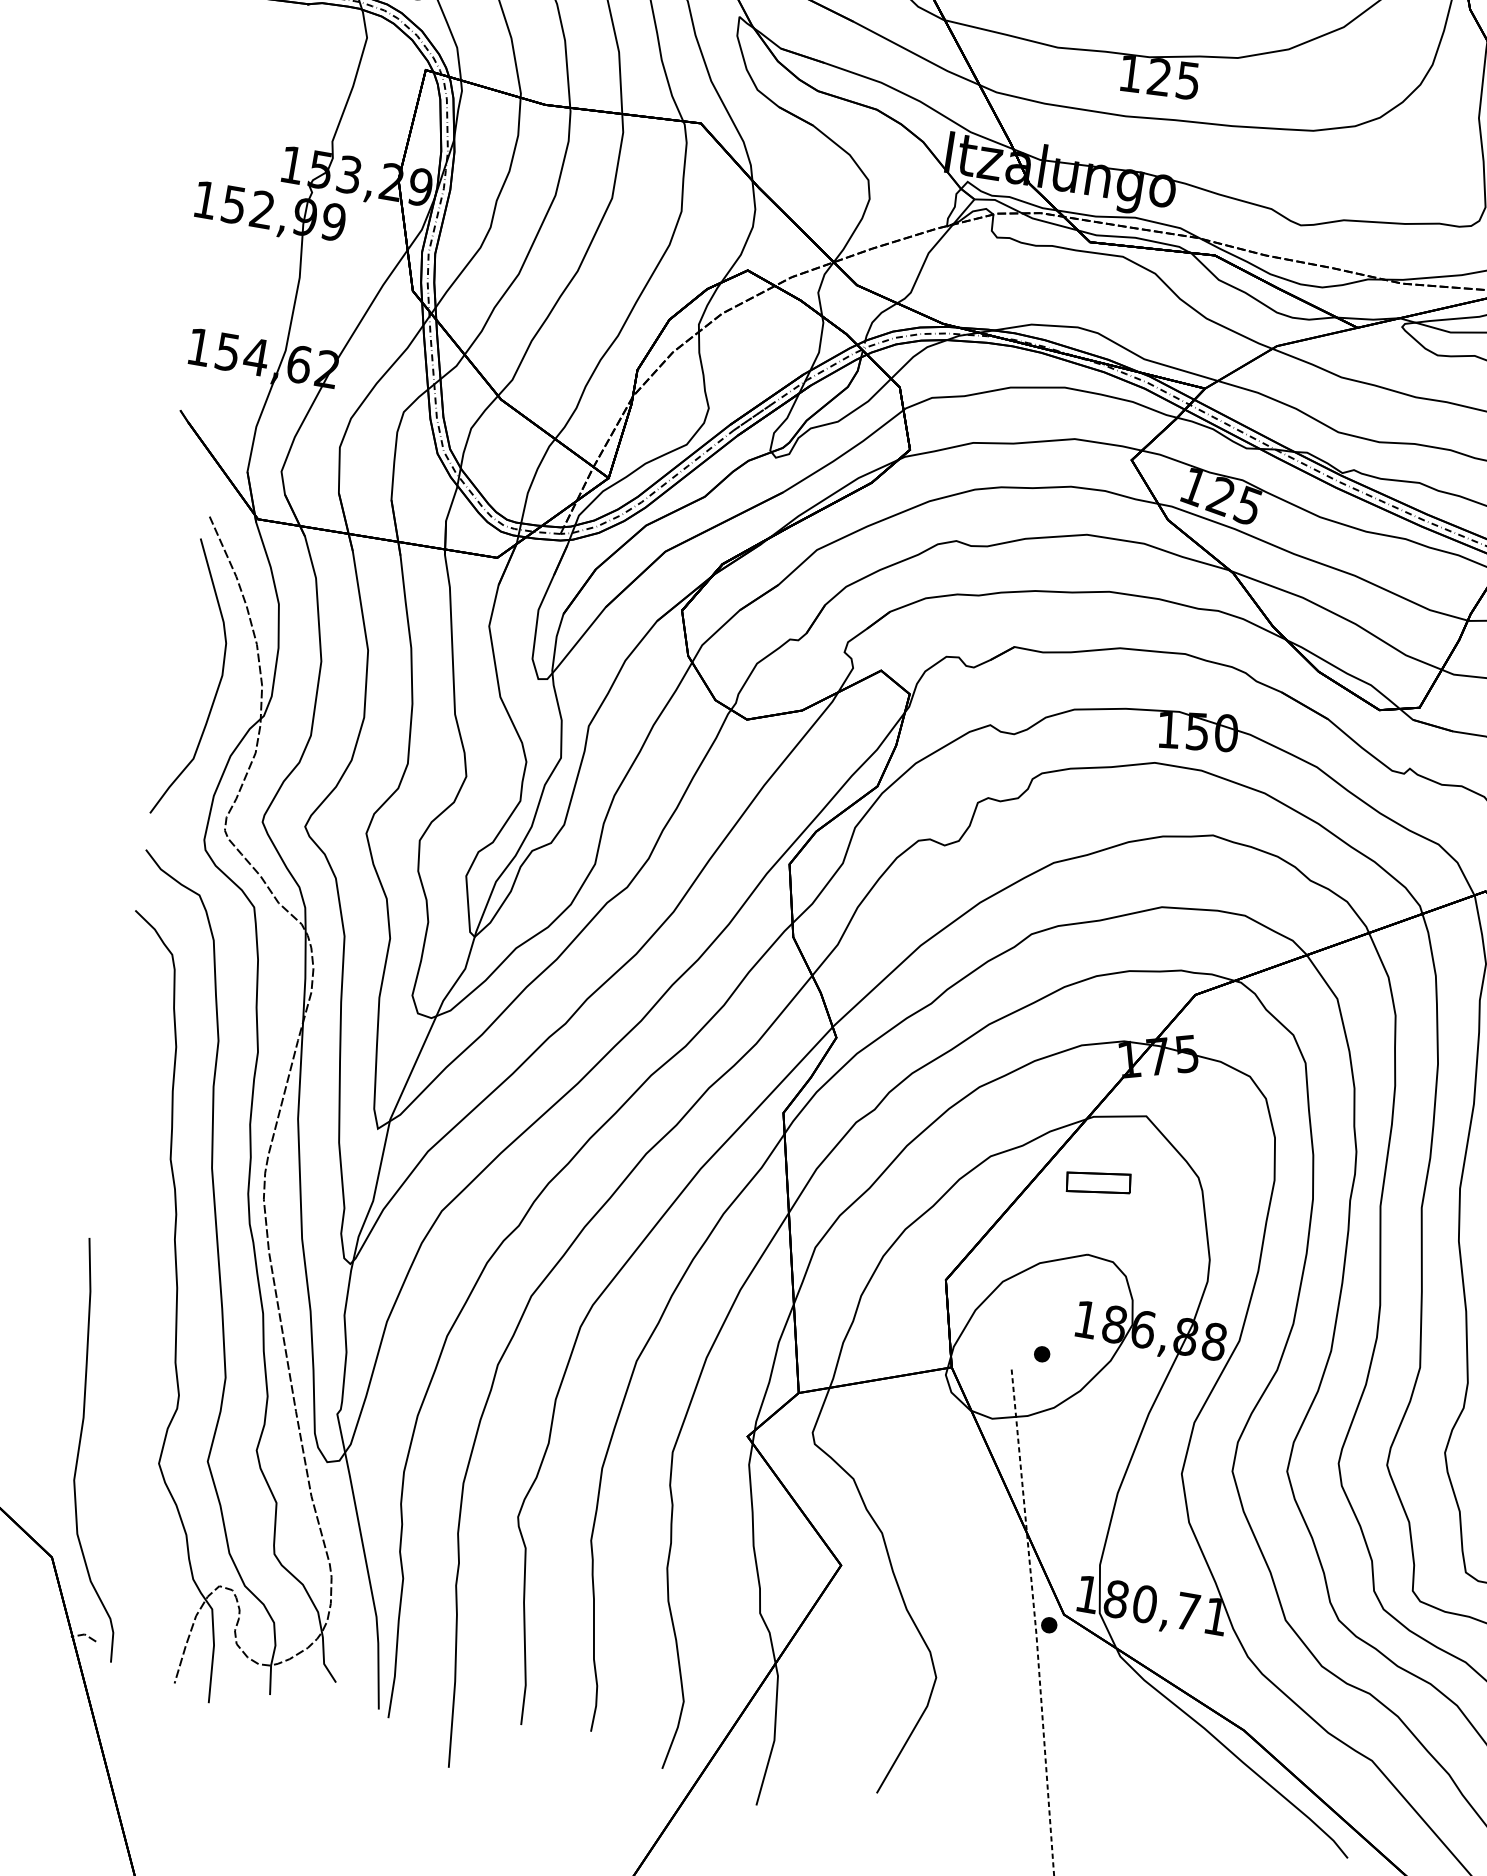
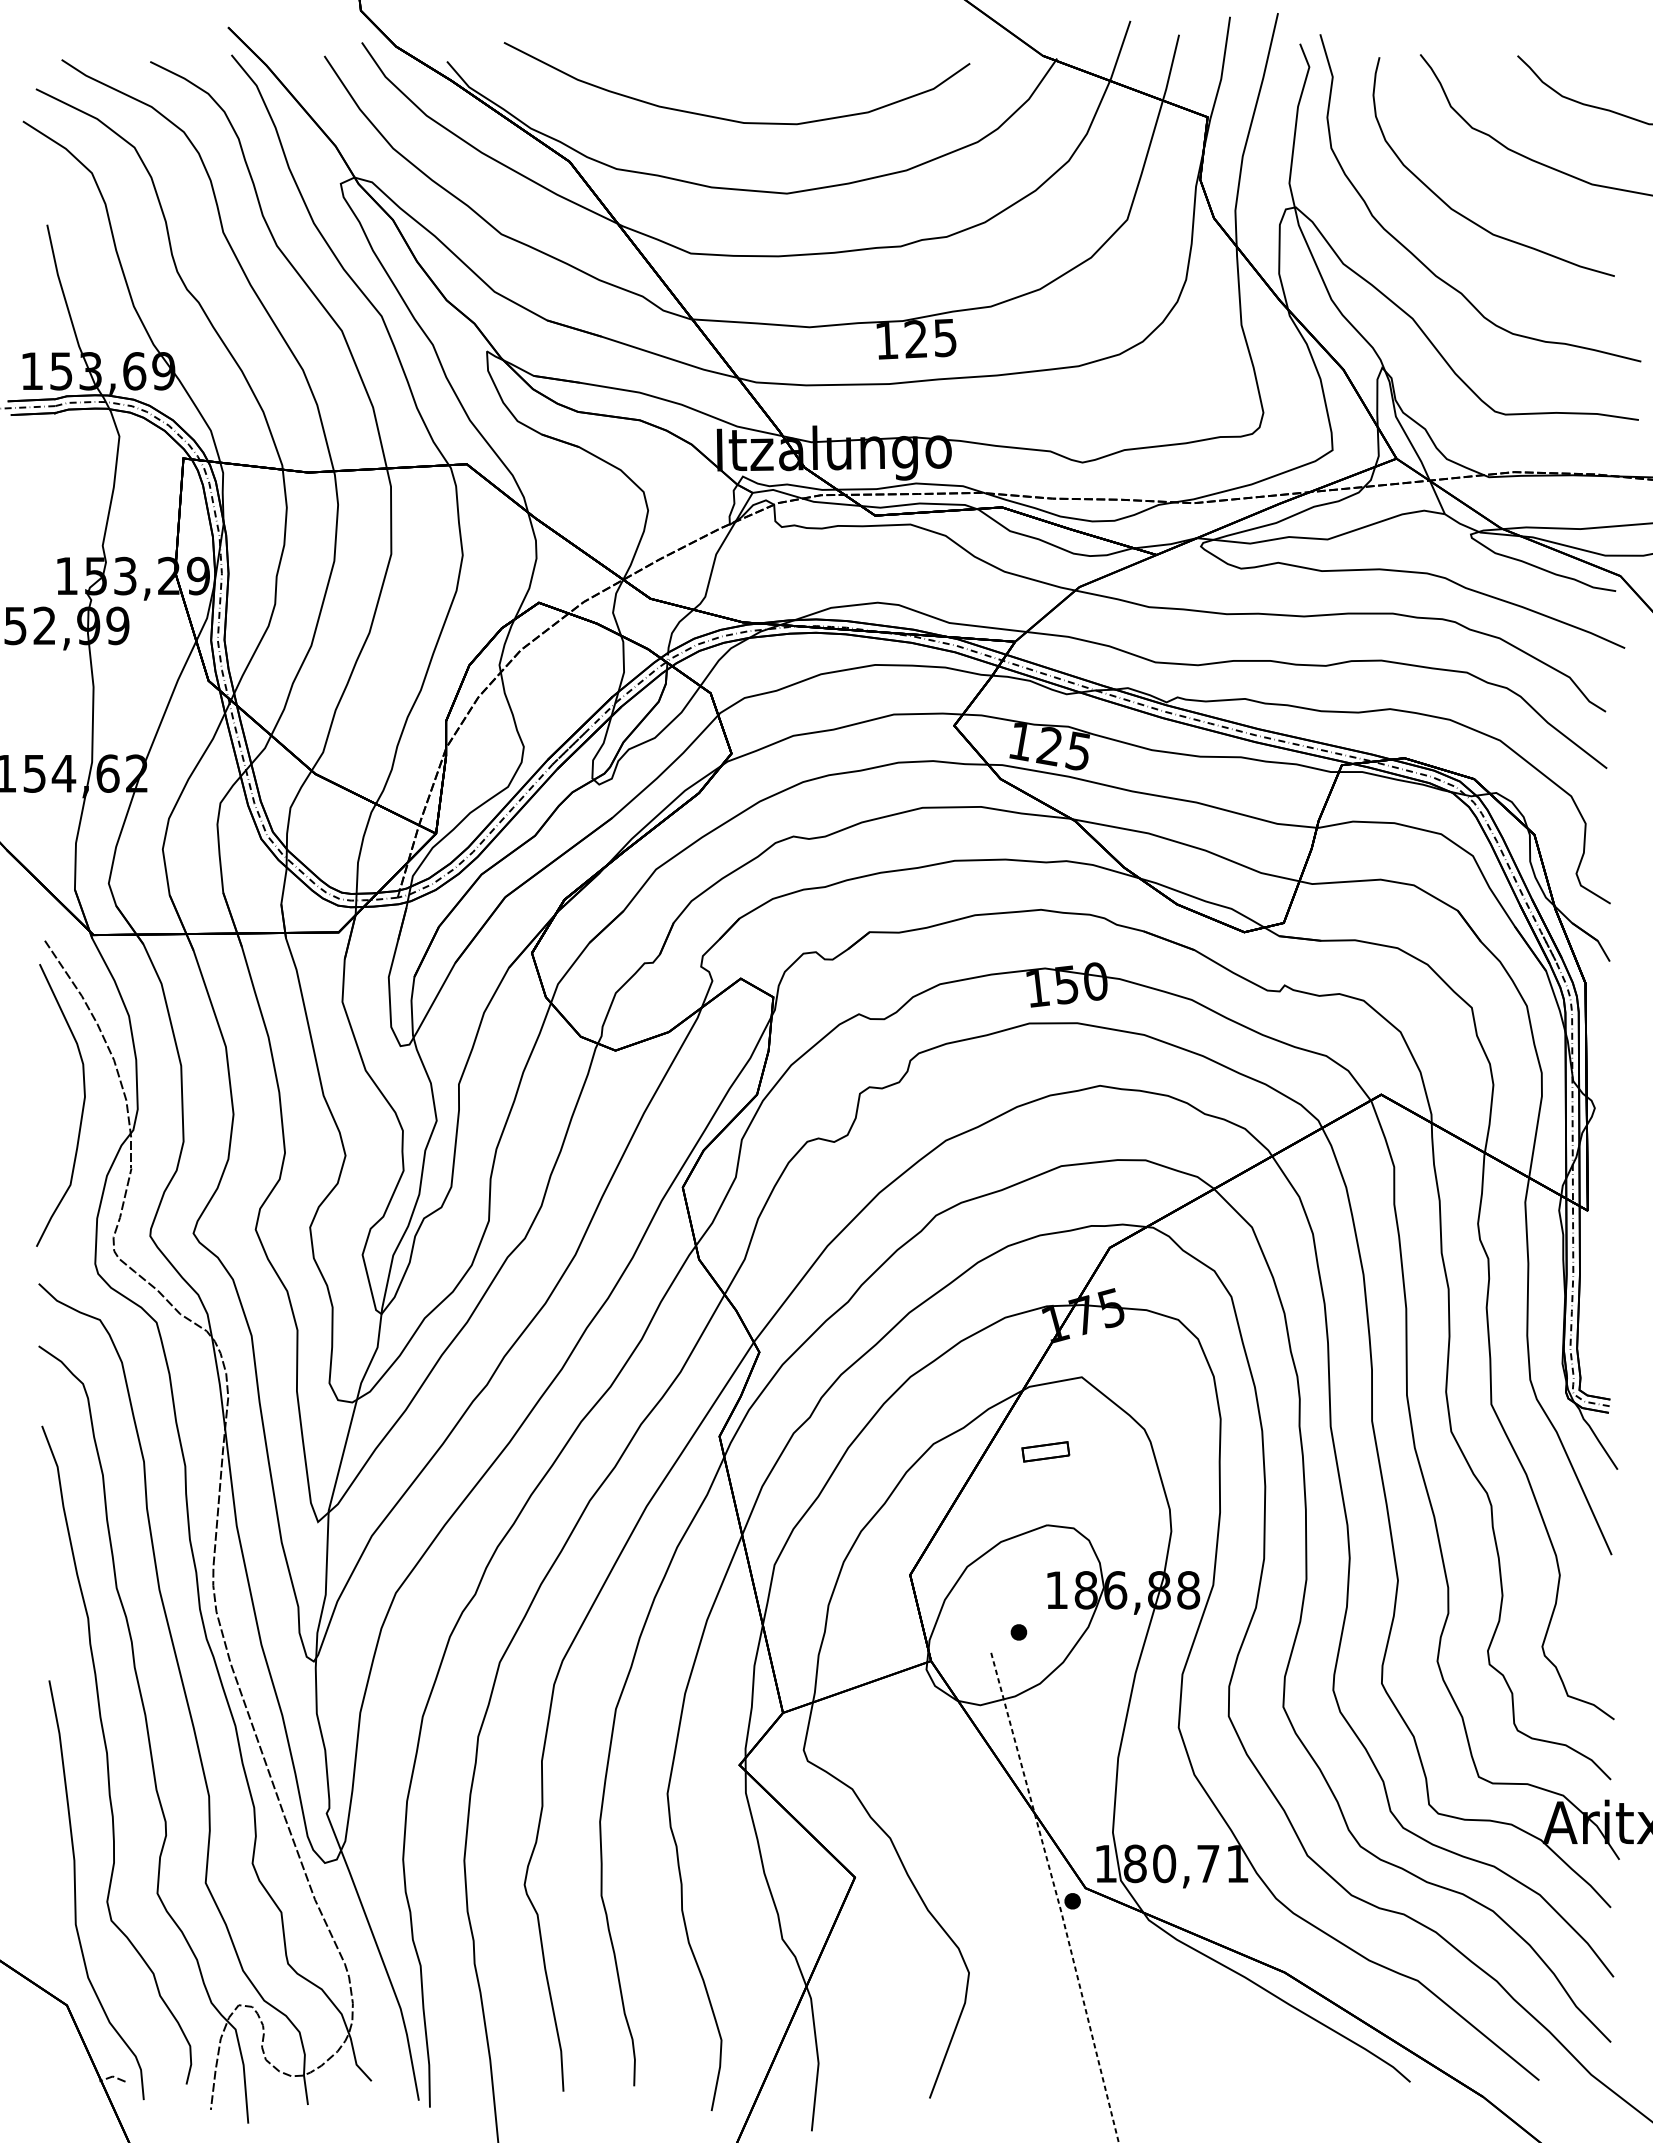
part: (1098, 1182) -> (1045, 1451), size x0.71
curve: (134, 1320) -> (108, 1755), added

